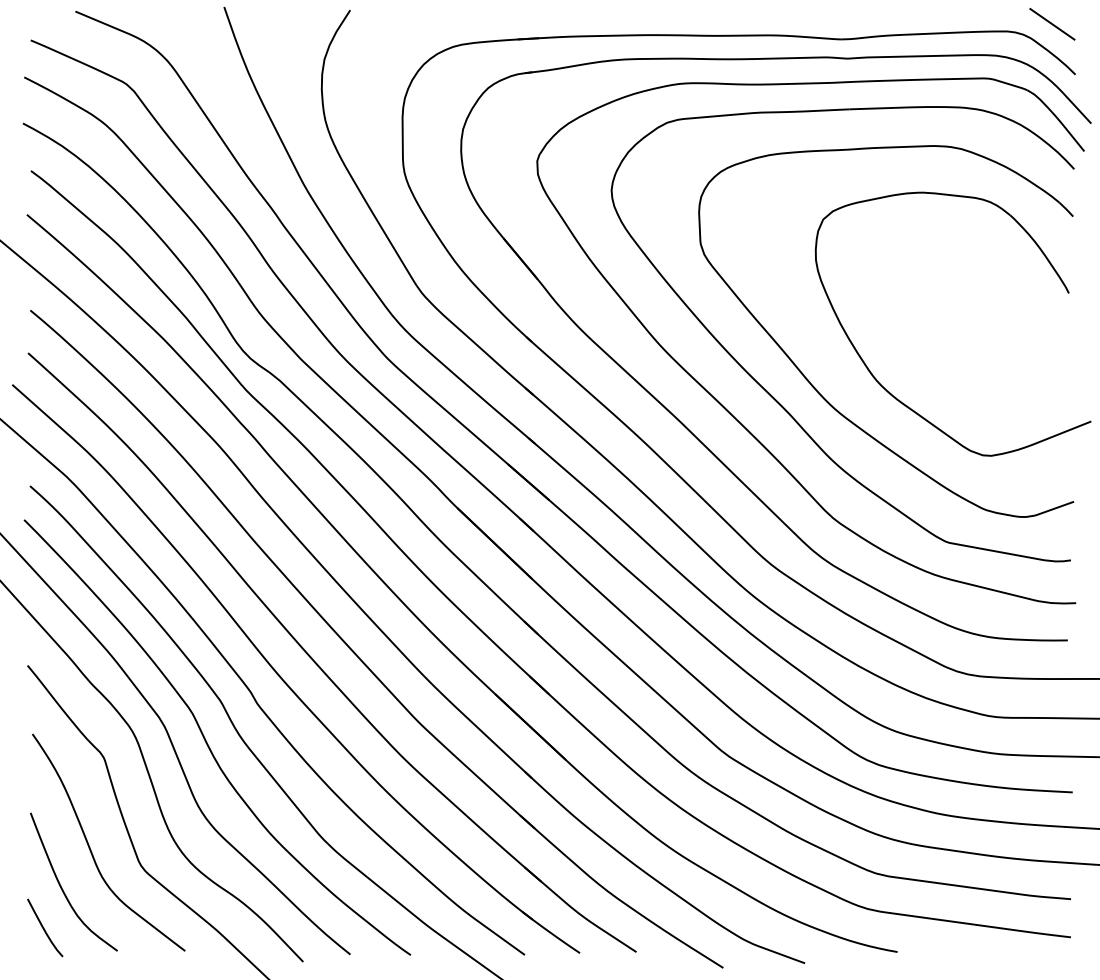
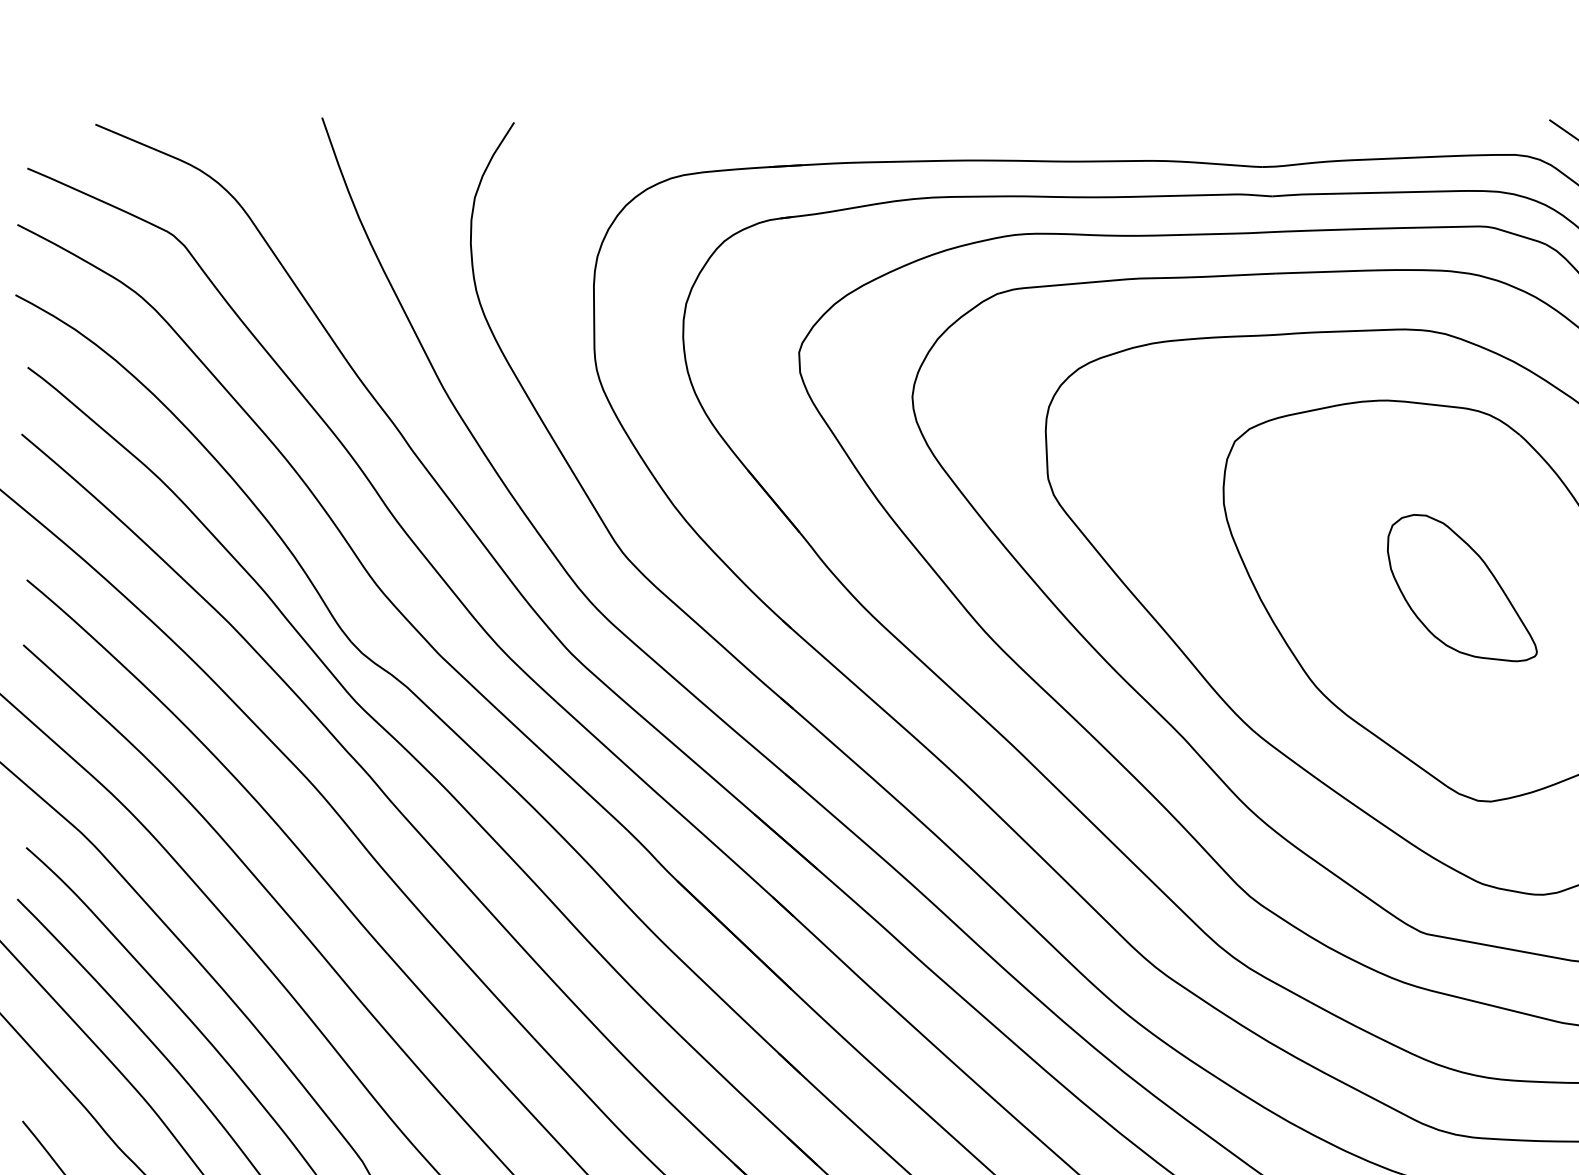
part: (972, 315) -> (1462, 587), added

